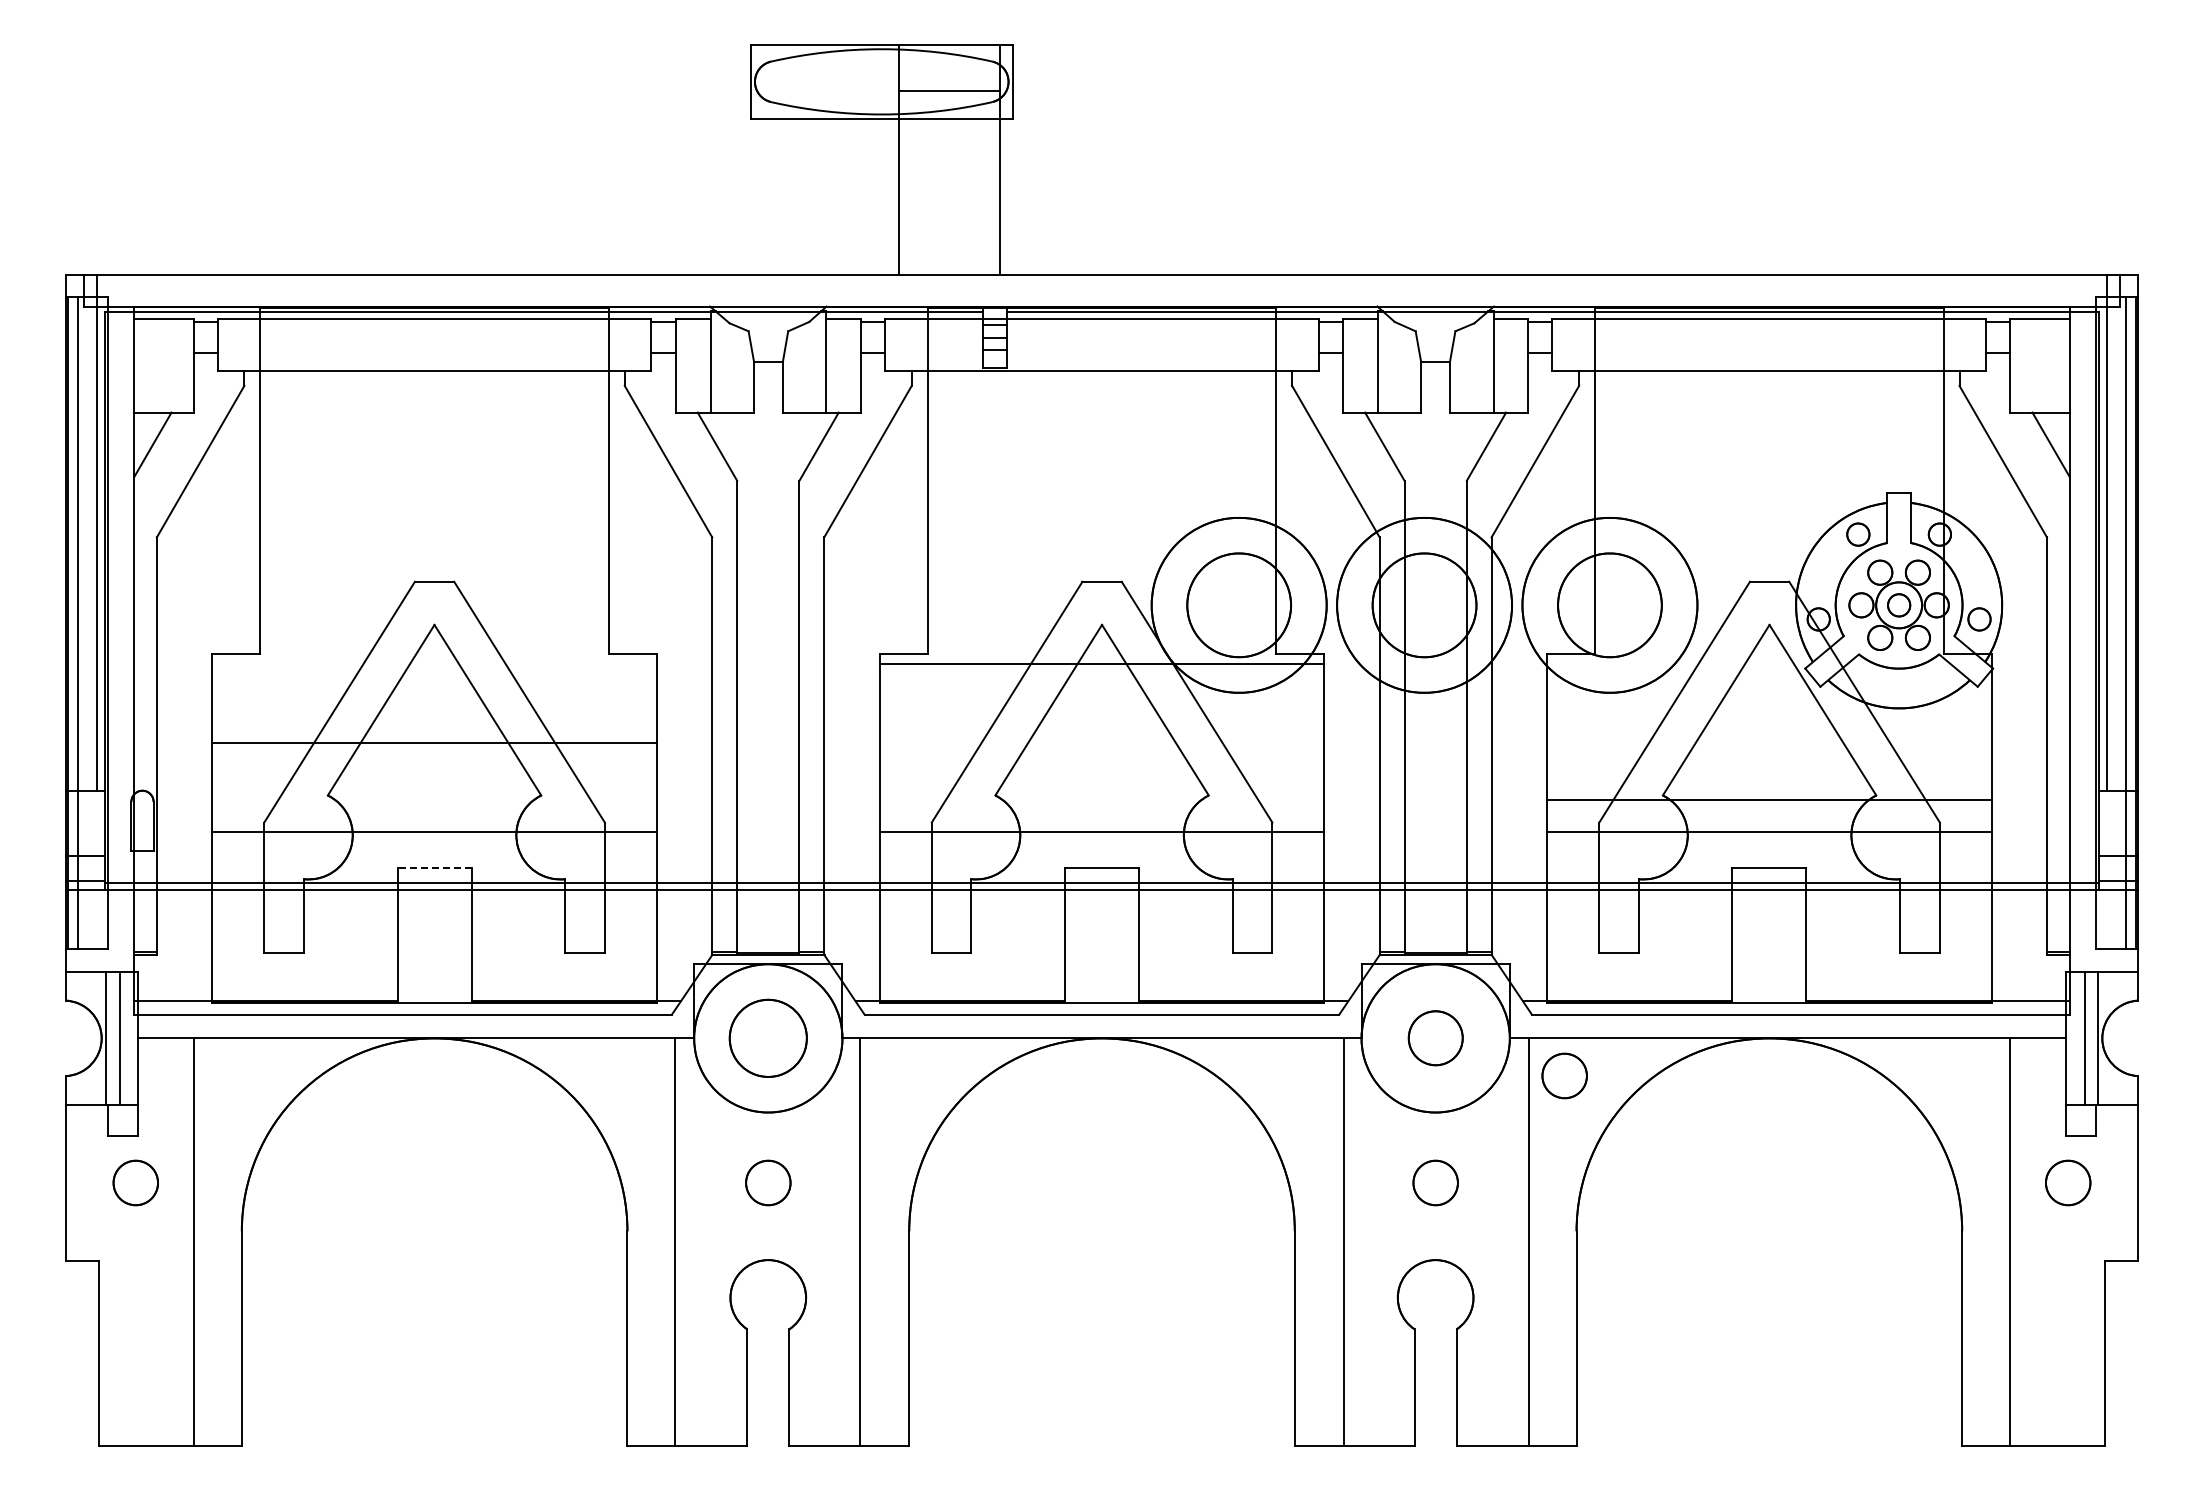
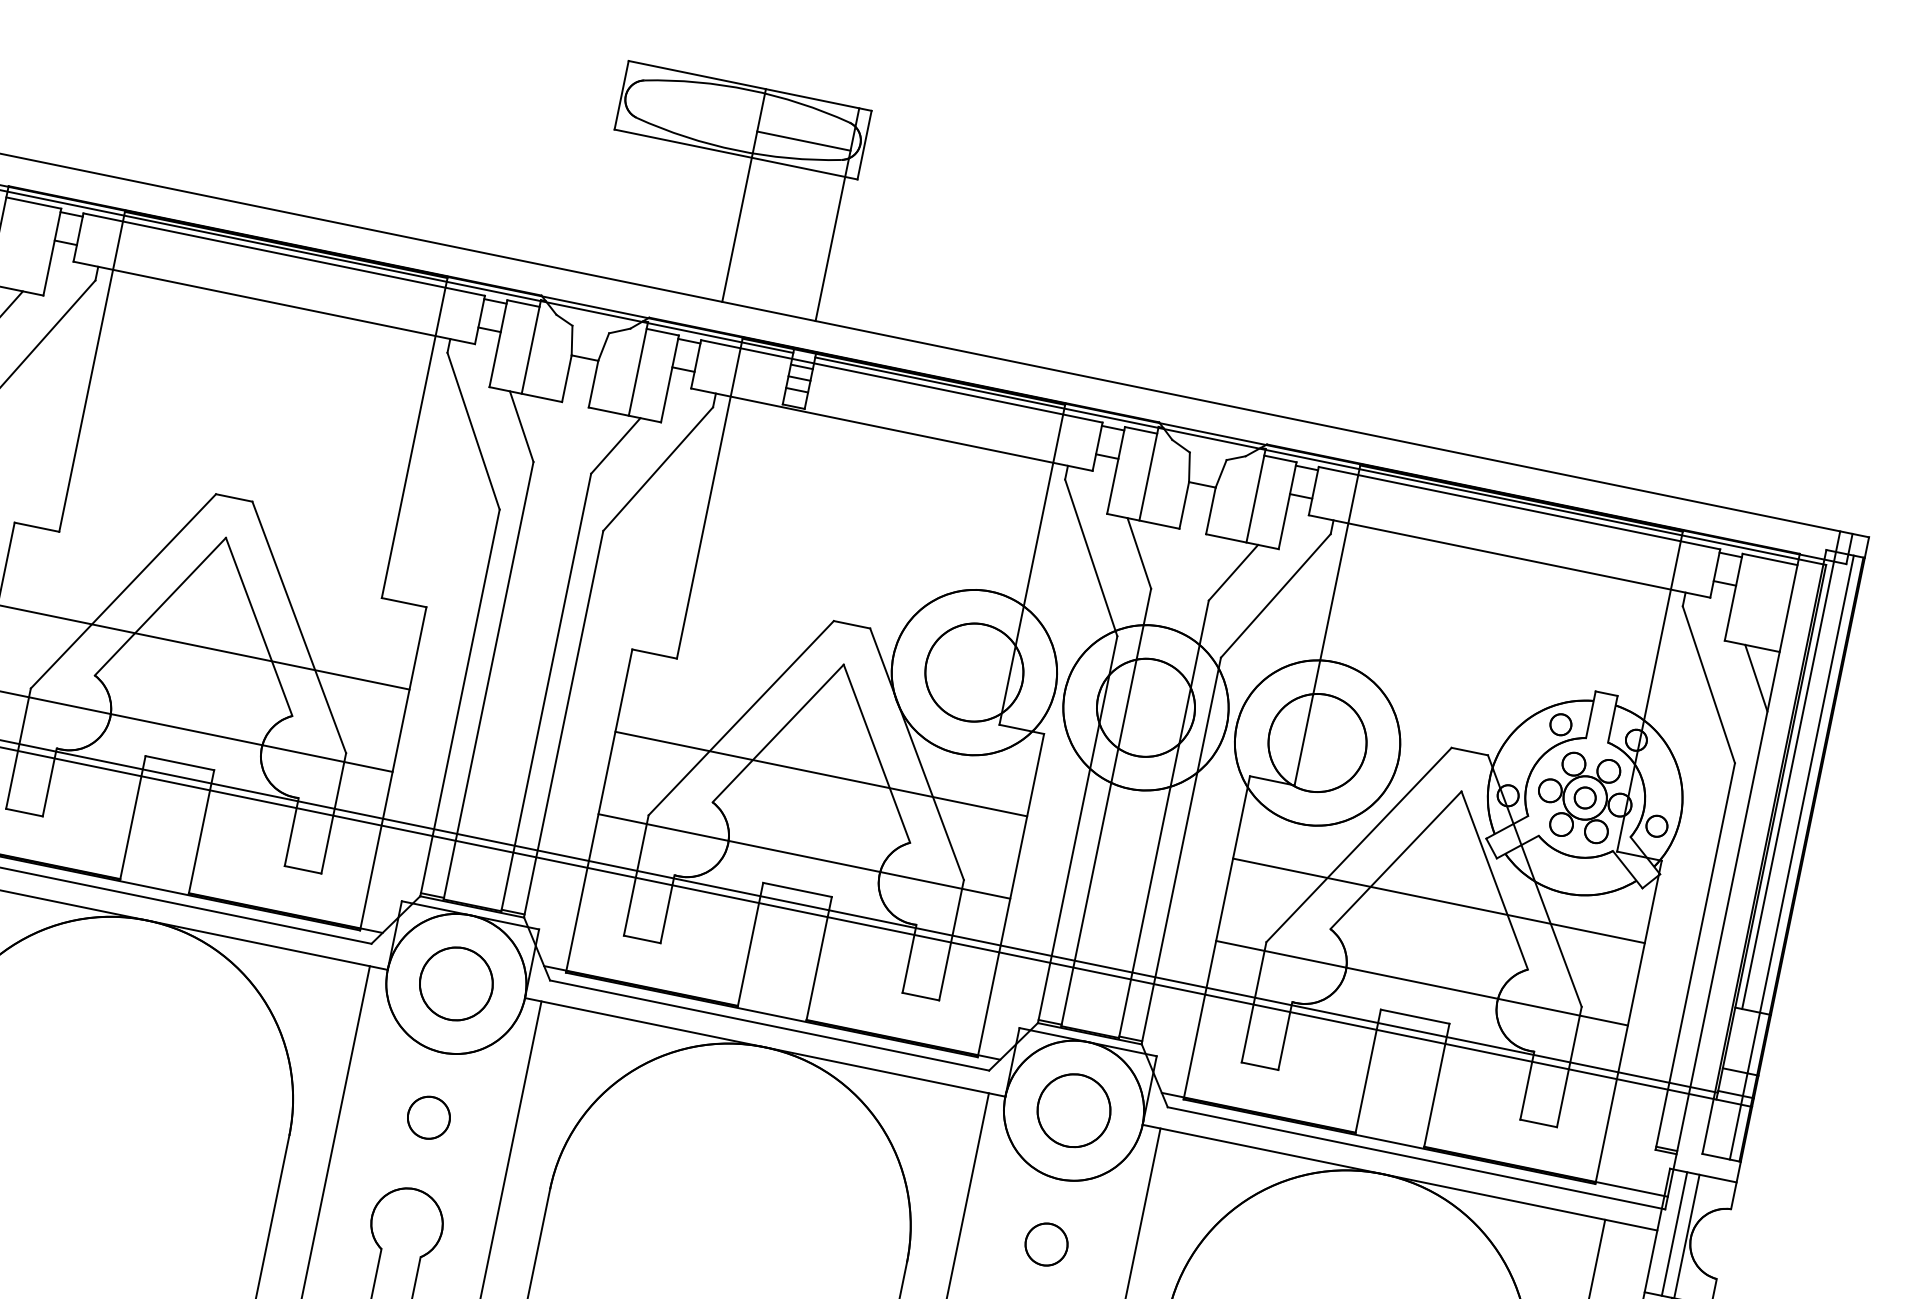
line: (1101, 664) -> (820, 774), moved
line: (1768, 800) -> (1438, 901), moved
line: (434, 868) -> (179, 763), dashed -> solid
circle: (1435, 1037) -> (1074, 1109), size x1.43
part: (1564, 1075) -> (1186, 1169), removed

